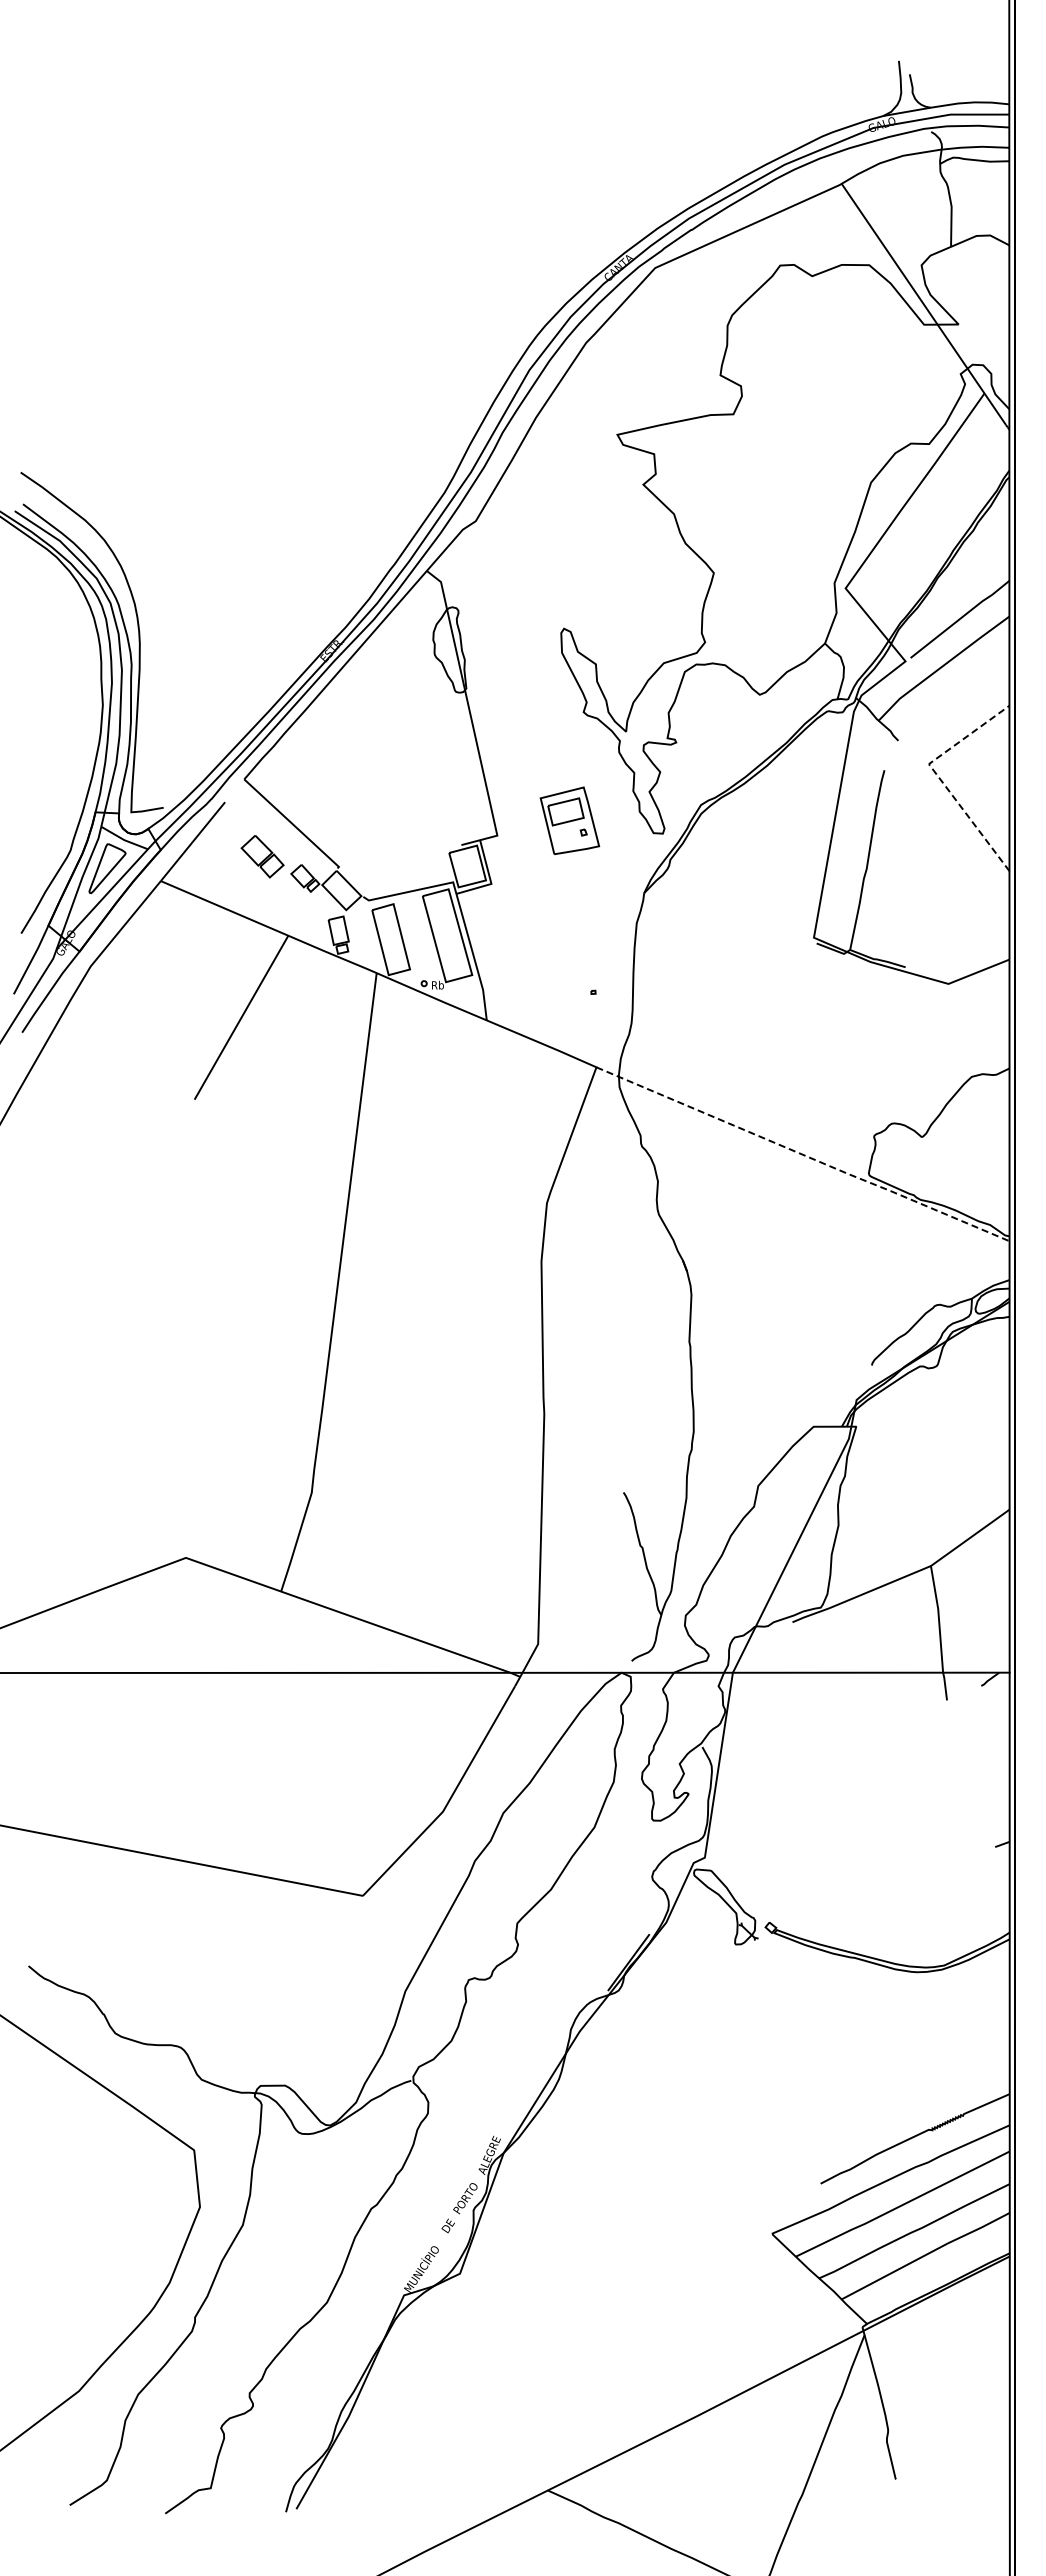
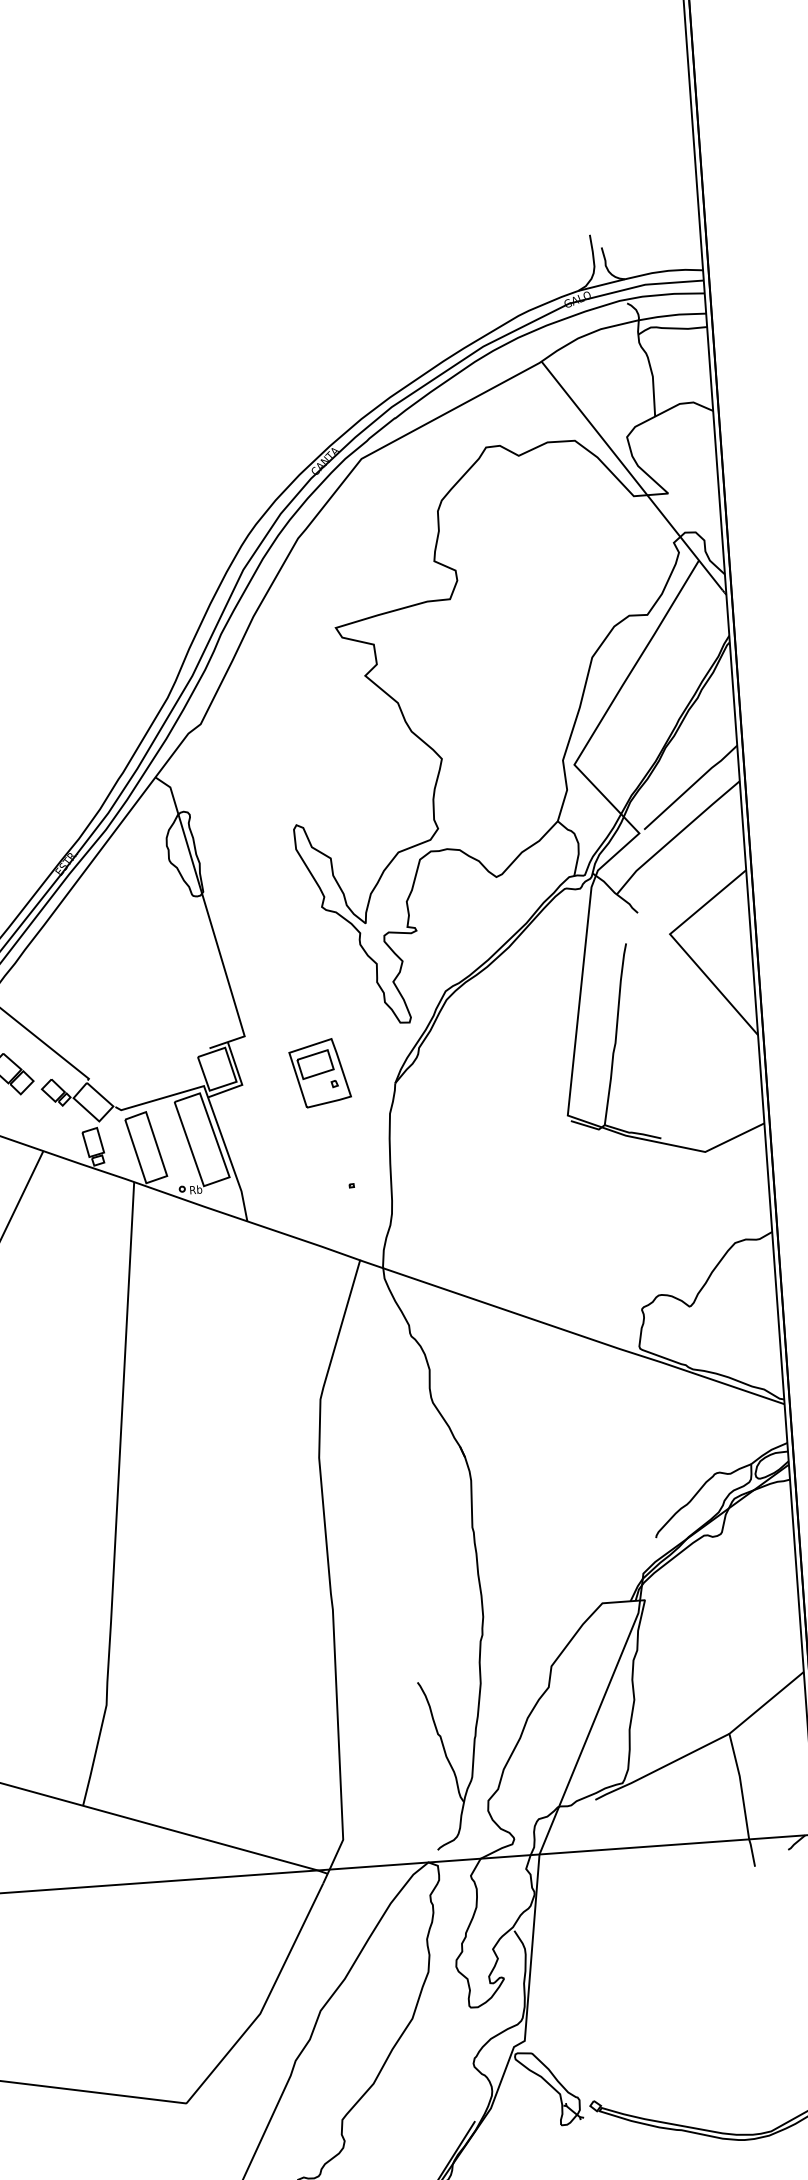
line: (938, 776) -> (680, 945), dashed -> solid
part: (569, 820) -> (319, 1072), moved
line: (804, 1155) -> (573, 1333), dashed -> solid

